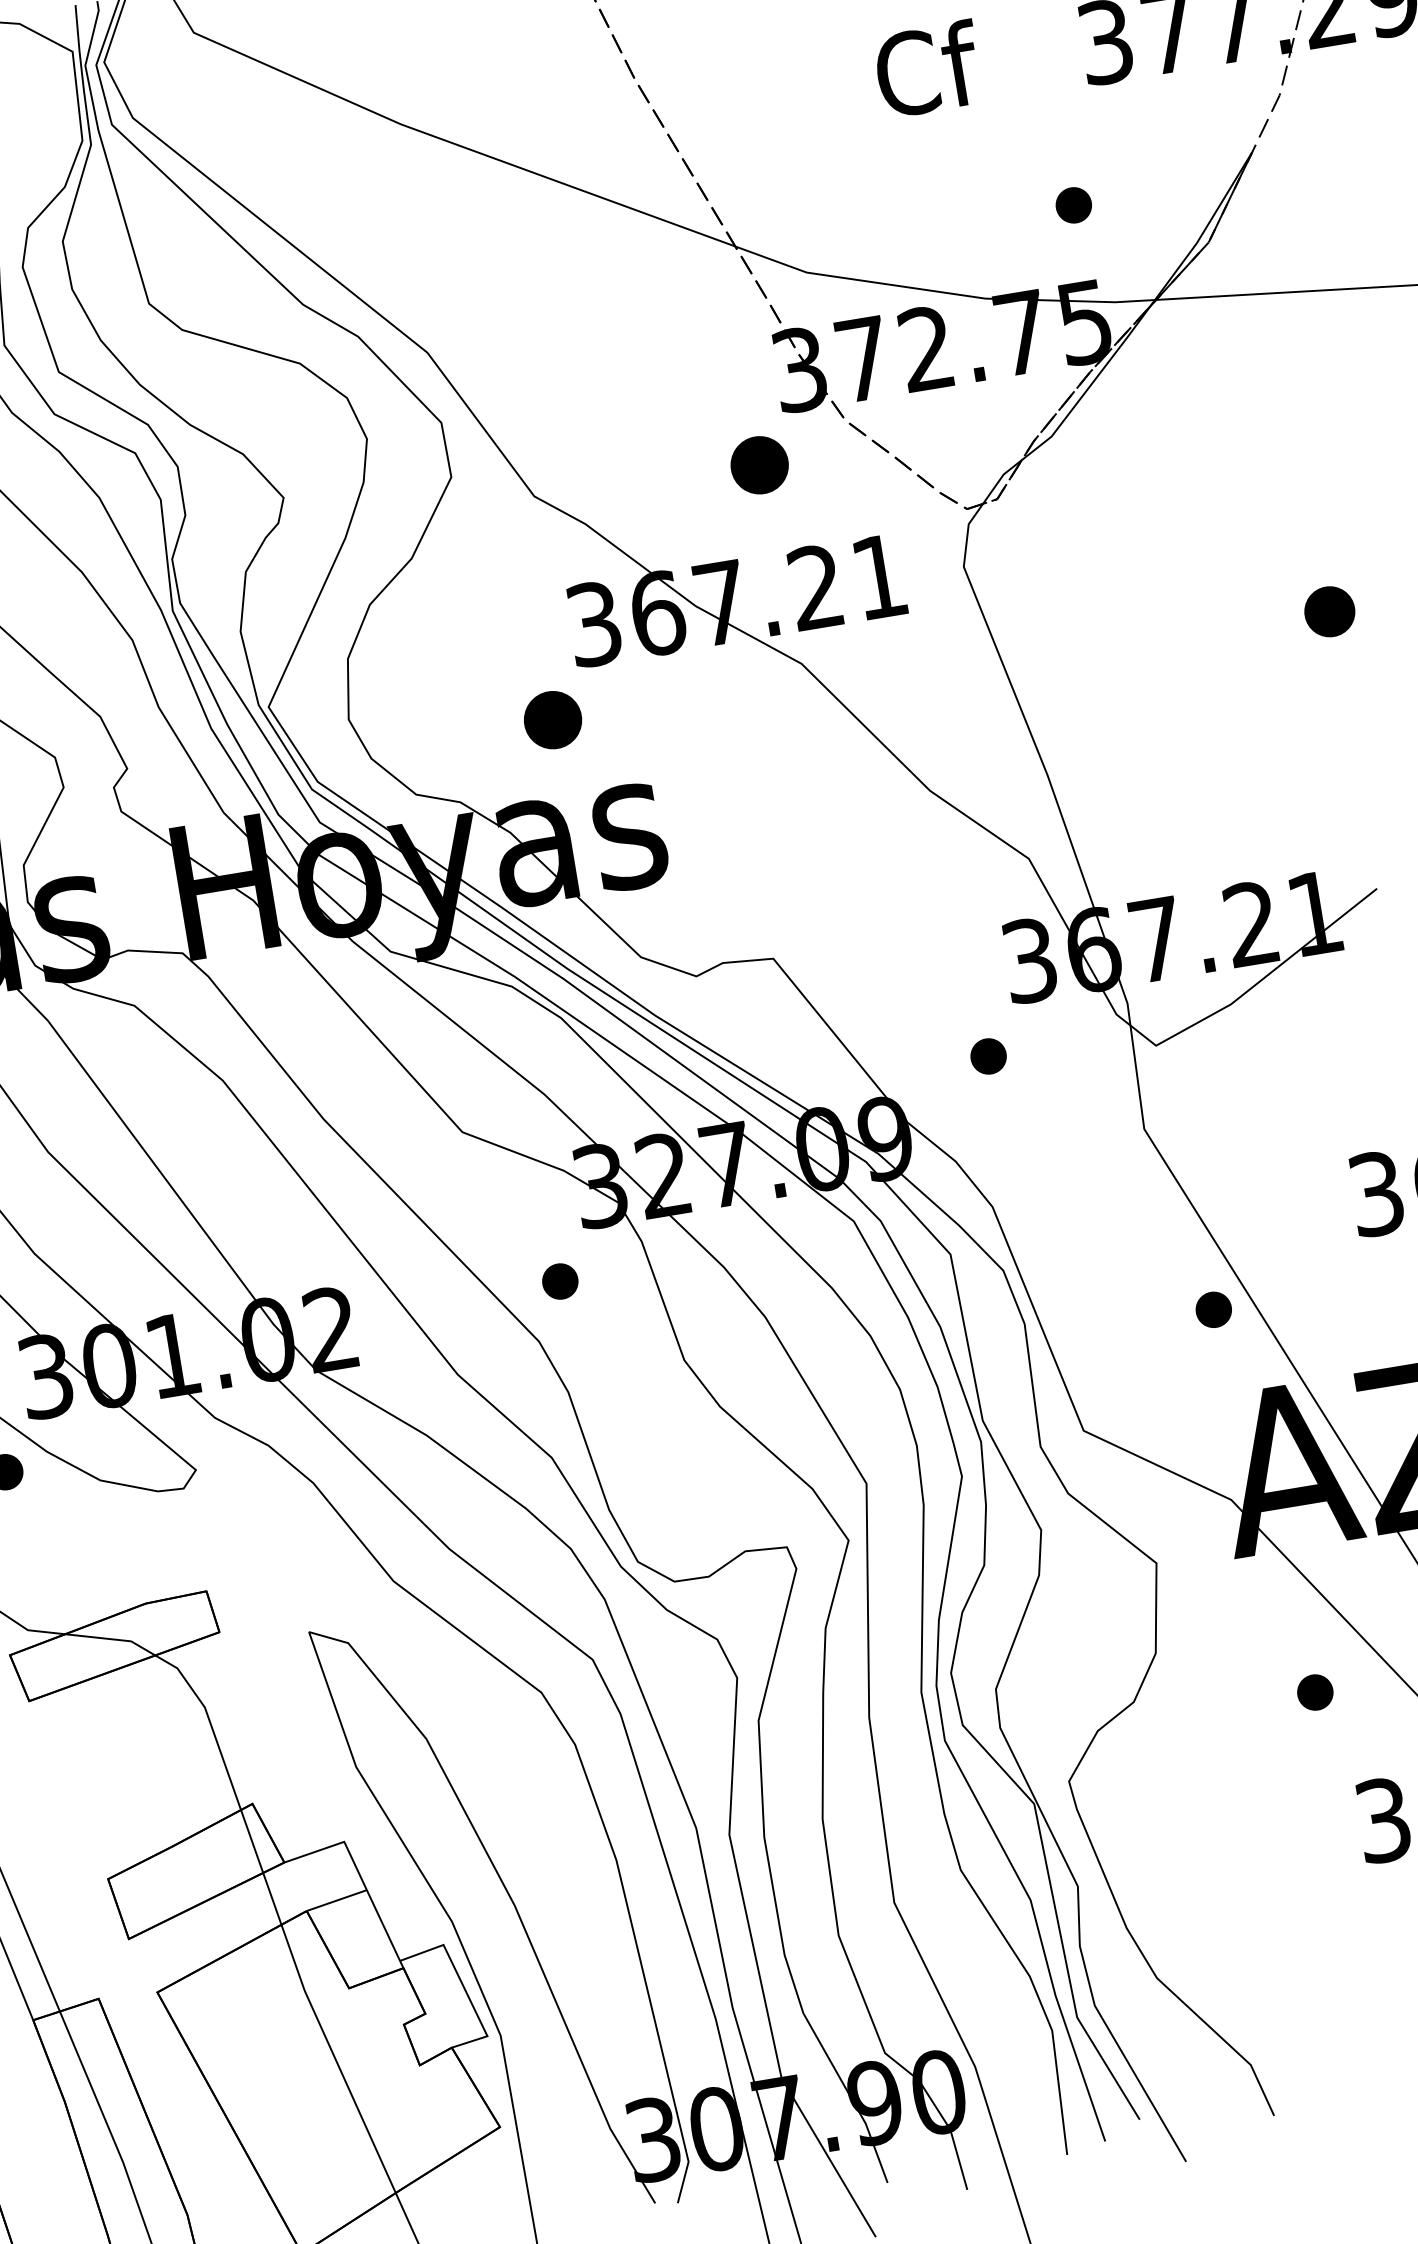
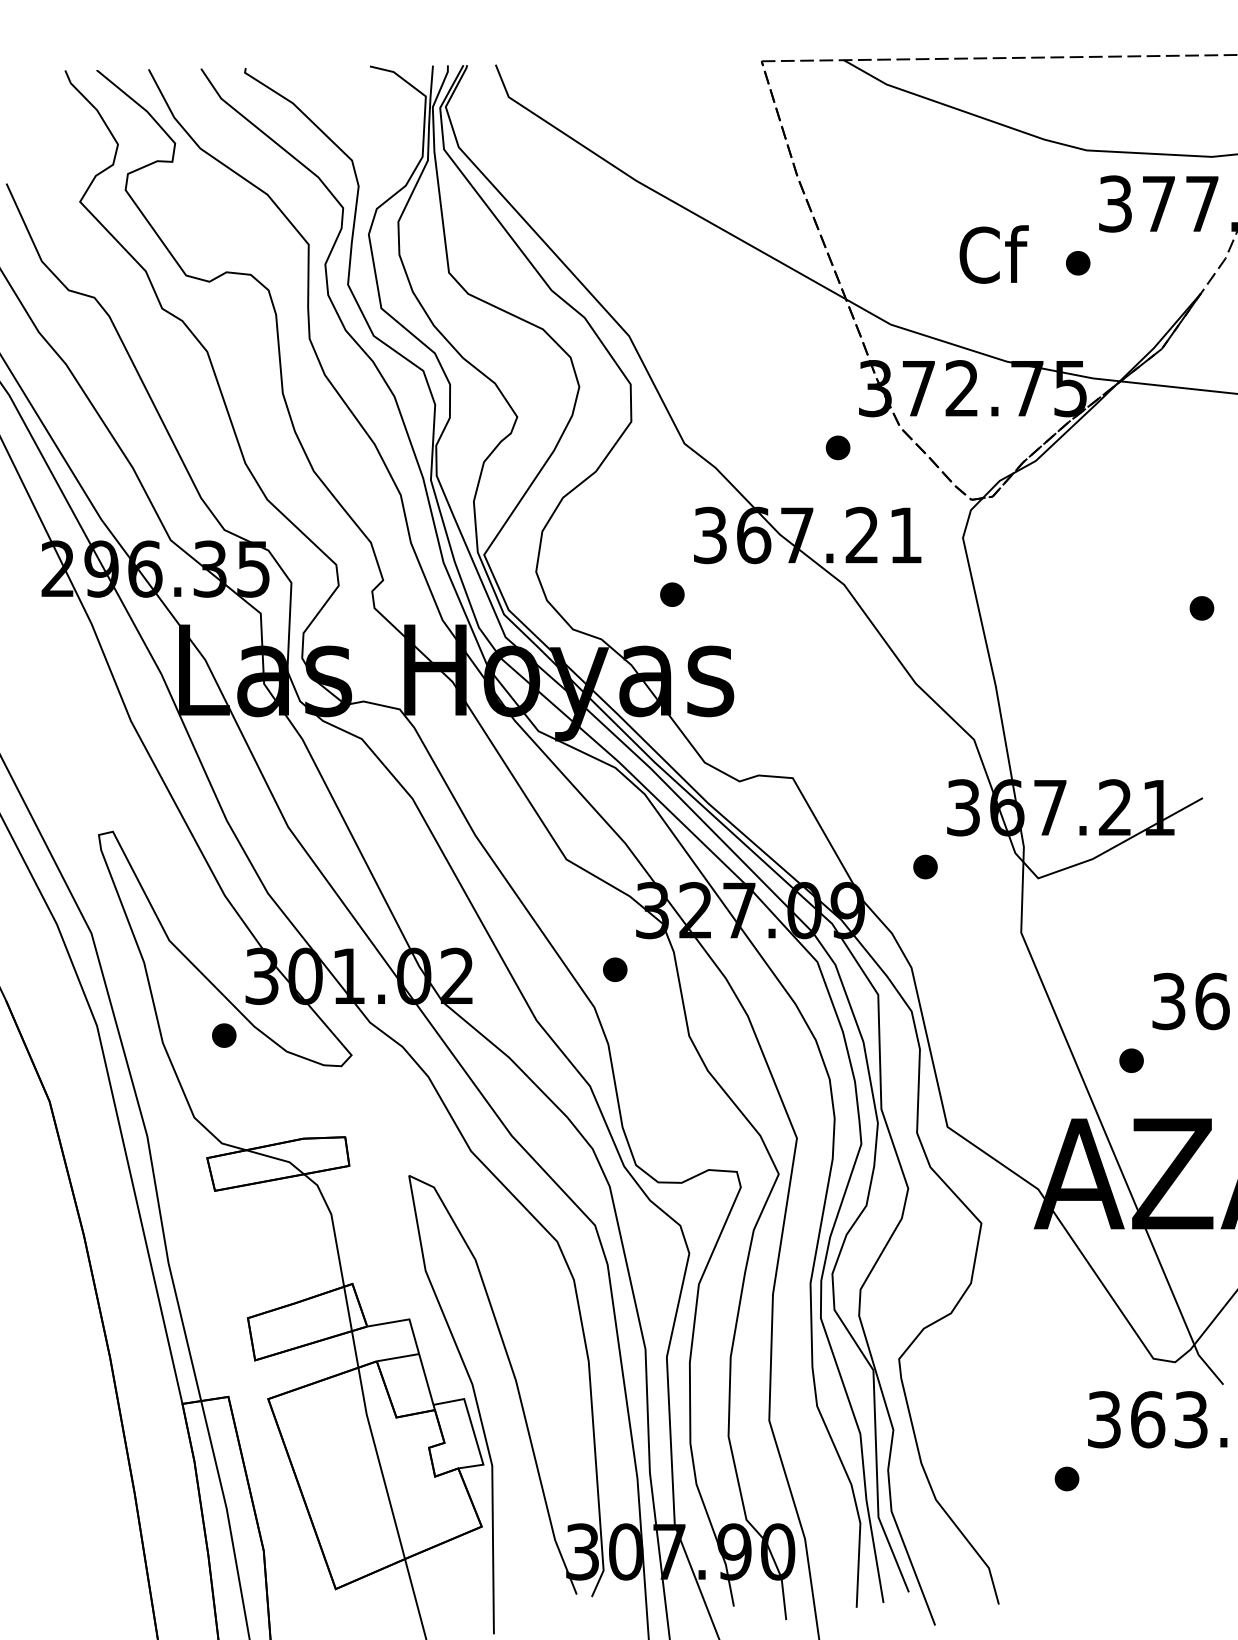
text: (927, 69) -> (993, 254), moved
part: (1074, 205) -> (1078, 263), moved
part: (758, 464) -> (837, 447), size x0.62
part: (1329, 612) -> (1201, 608), size x0.71
part: (553, 719) -> (672, 594), size x0.62
part: (1213, 1309) -> (1131, 1060), moved
part: (1314, 1691) -> (1066, 1478), moved

